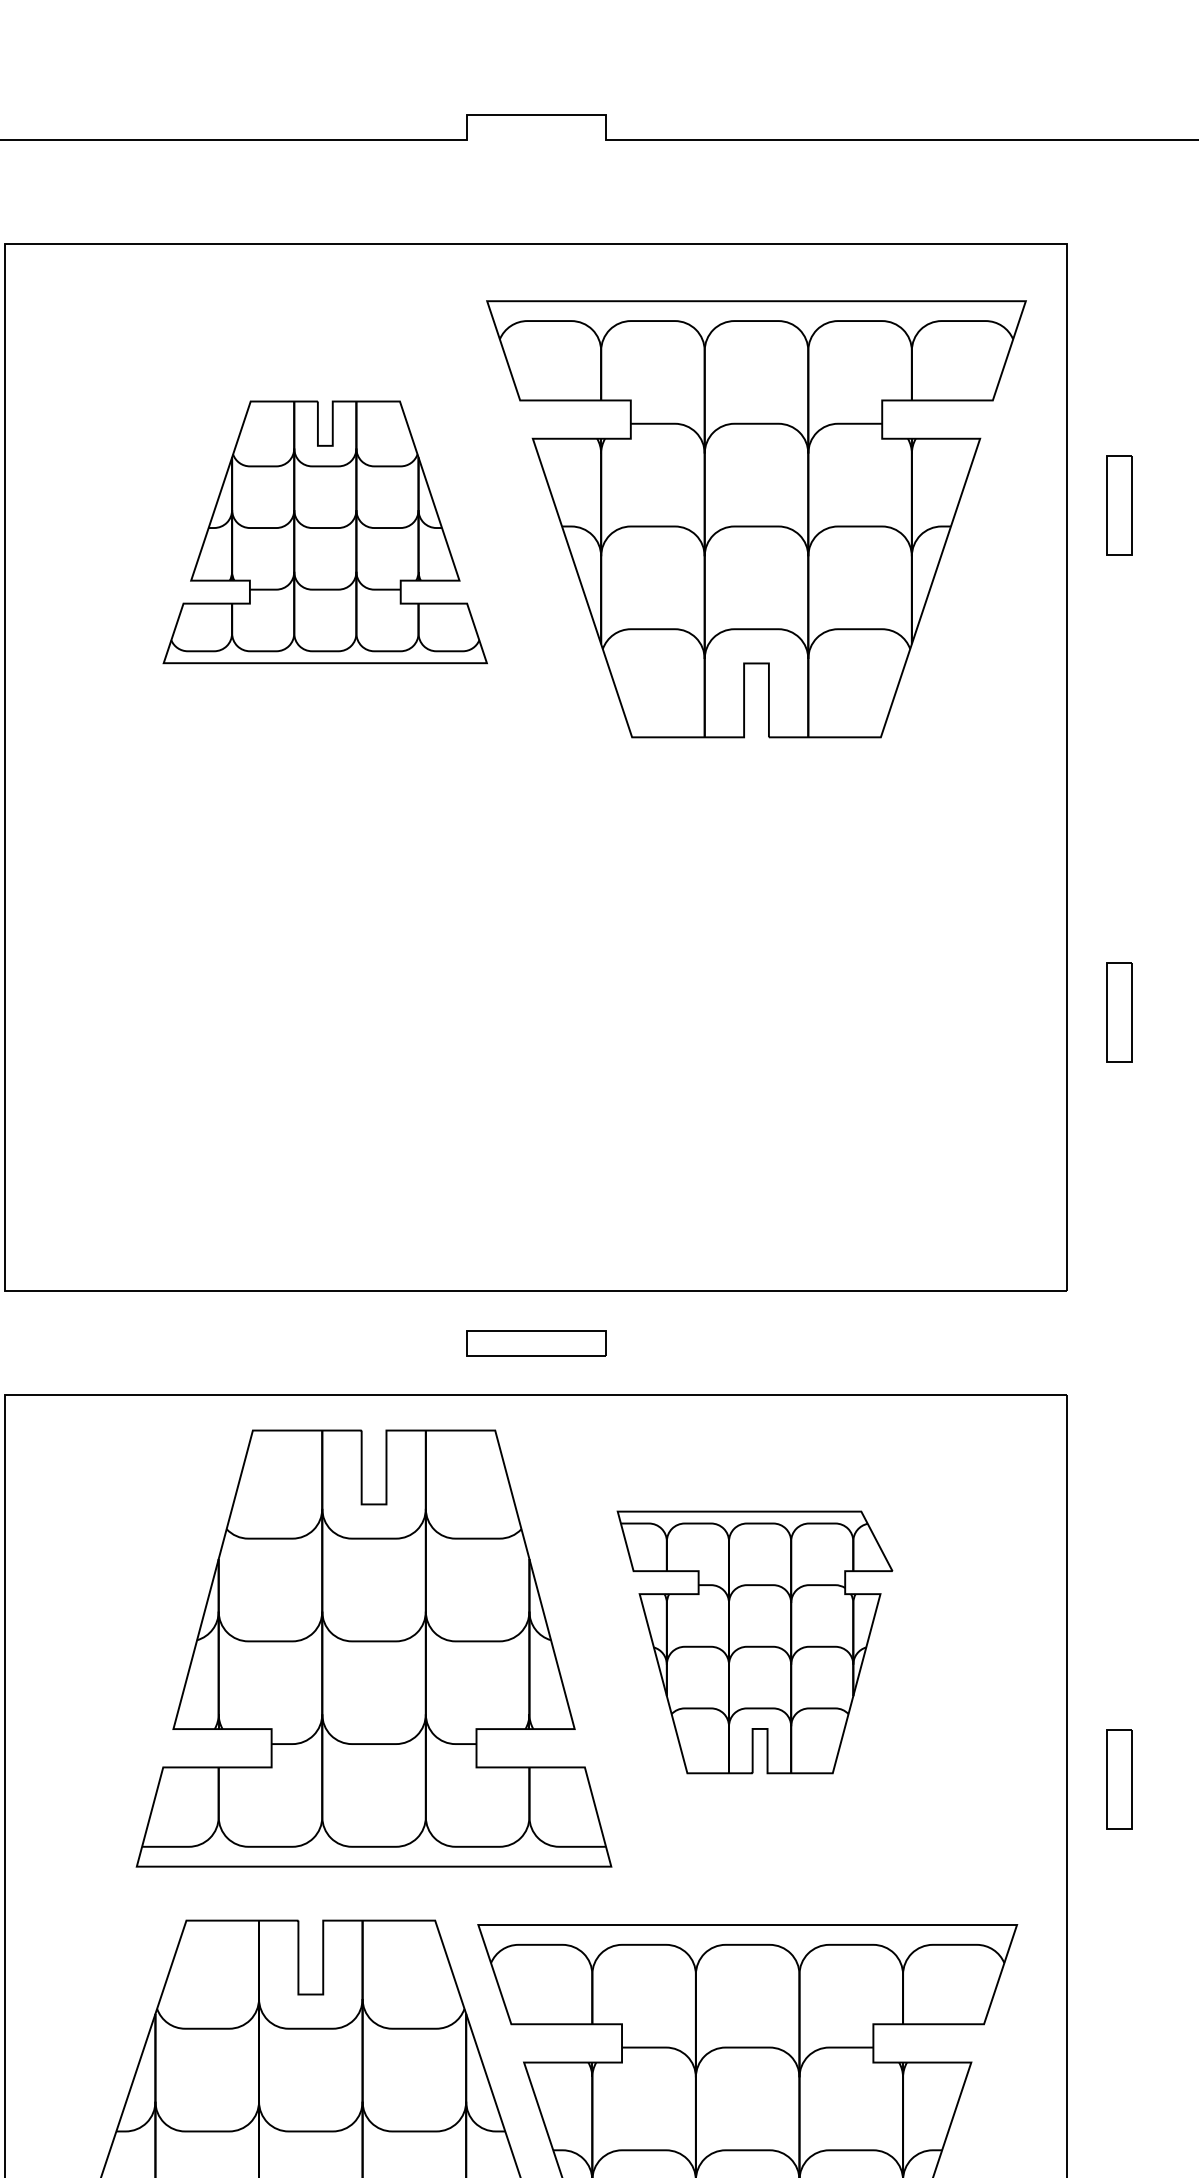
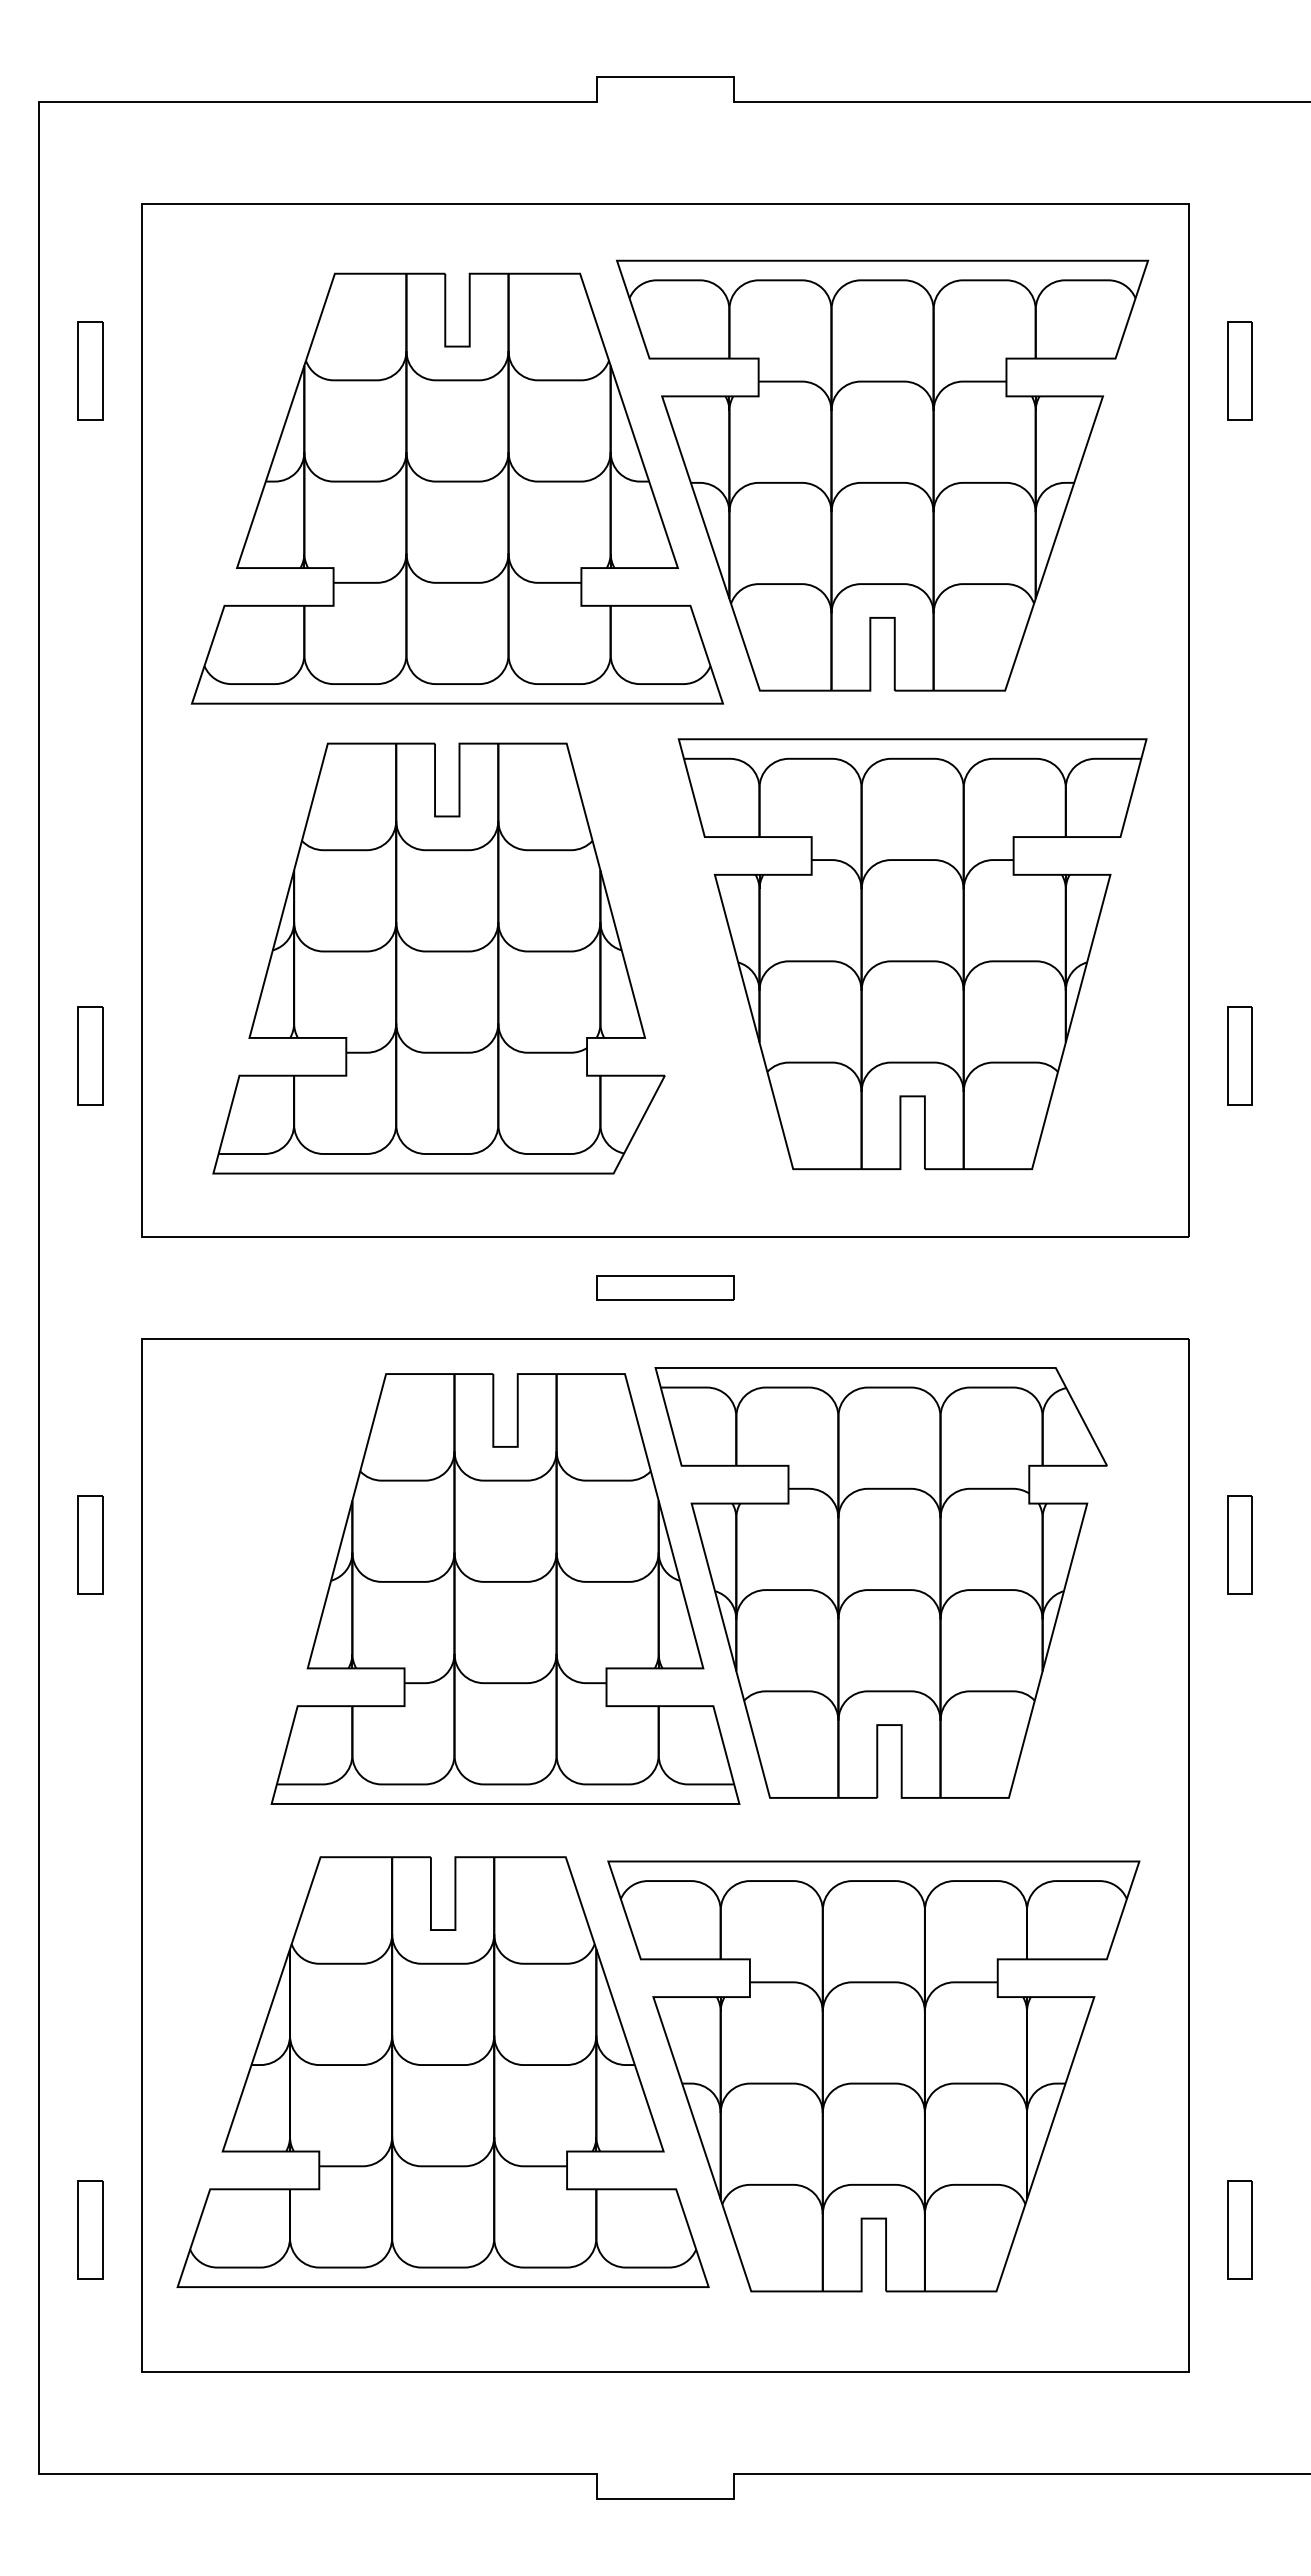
part: (1118, 504) -> (1239, 370), moved
part: (325, 532) -> (457, 488), size x1.67
part: (786, 1004) -> (912, 954), added
part: (306, 1008) -> (438, 958), added
part: (1118, 1012) -> (1239, 1055), moved
part: (754, 1641) -> (880, 1582), size x1.67
part: (1118, 1778) -> (1239, 1544), moved

